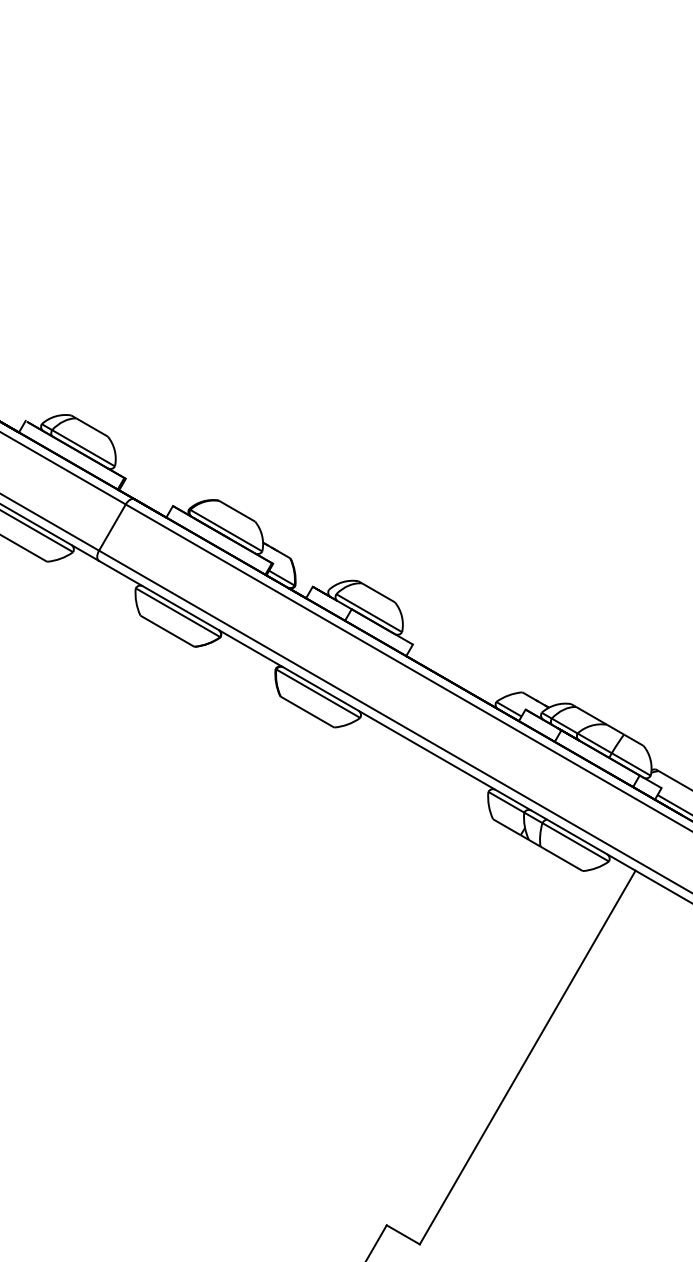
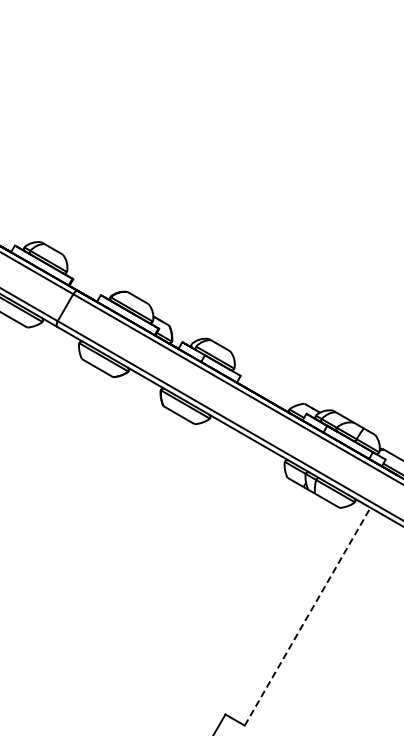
line: (527, 1057) -> (307, 616), solid -> dashed

